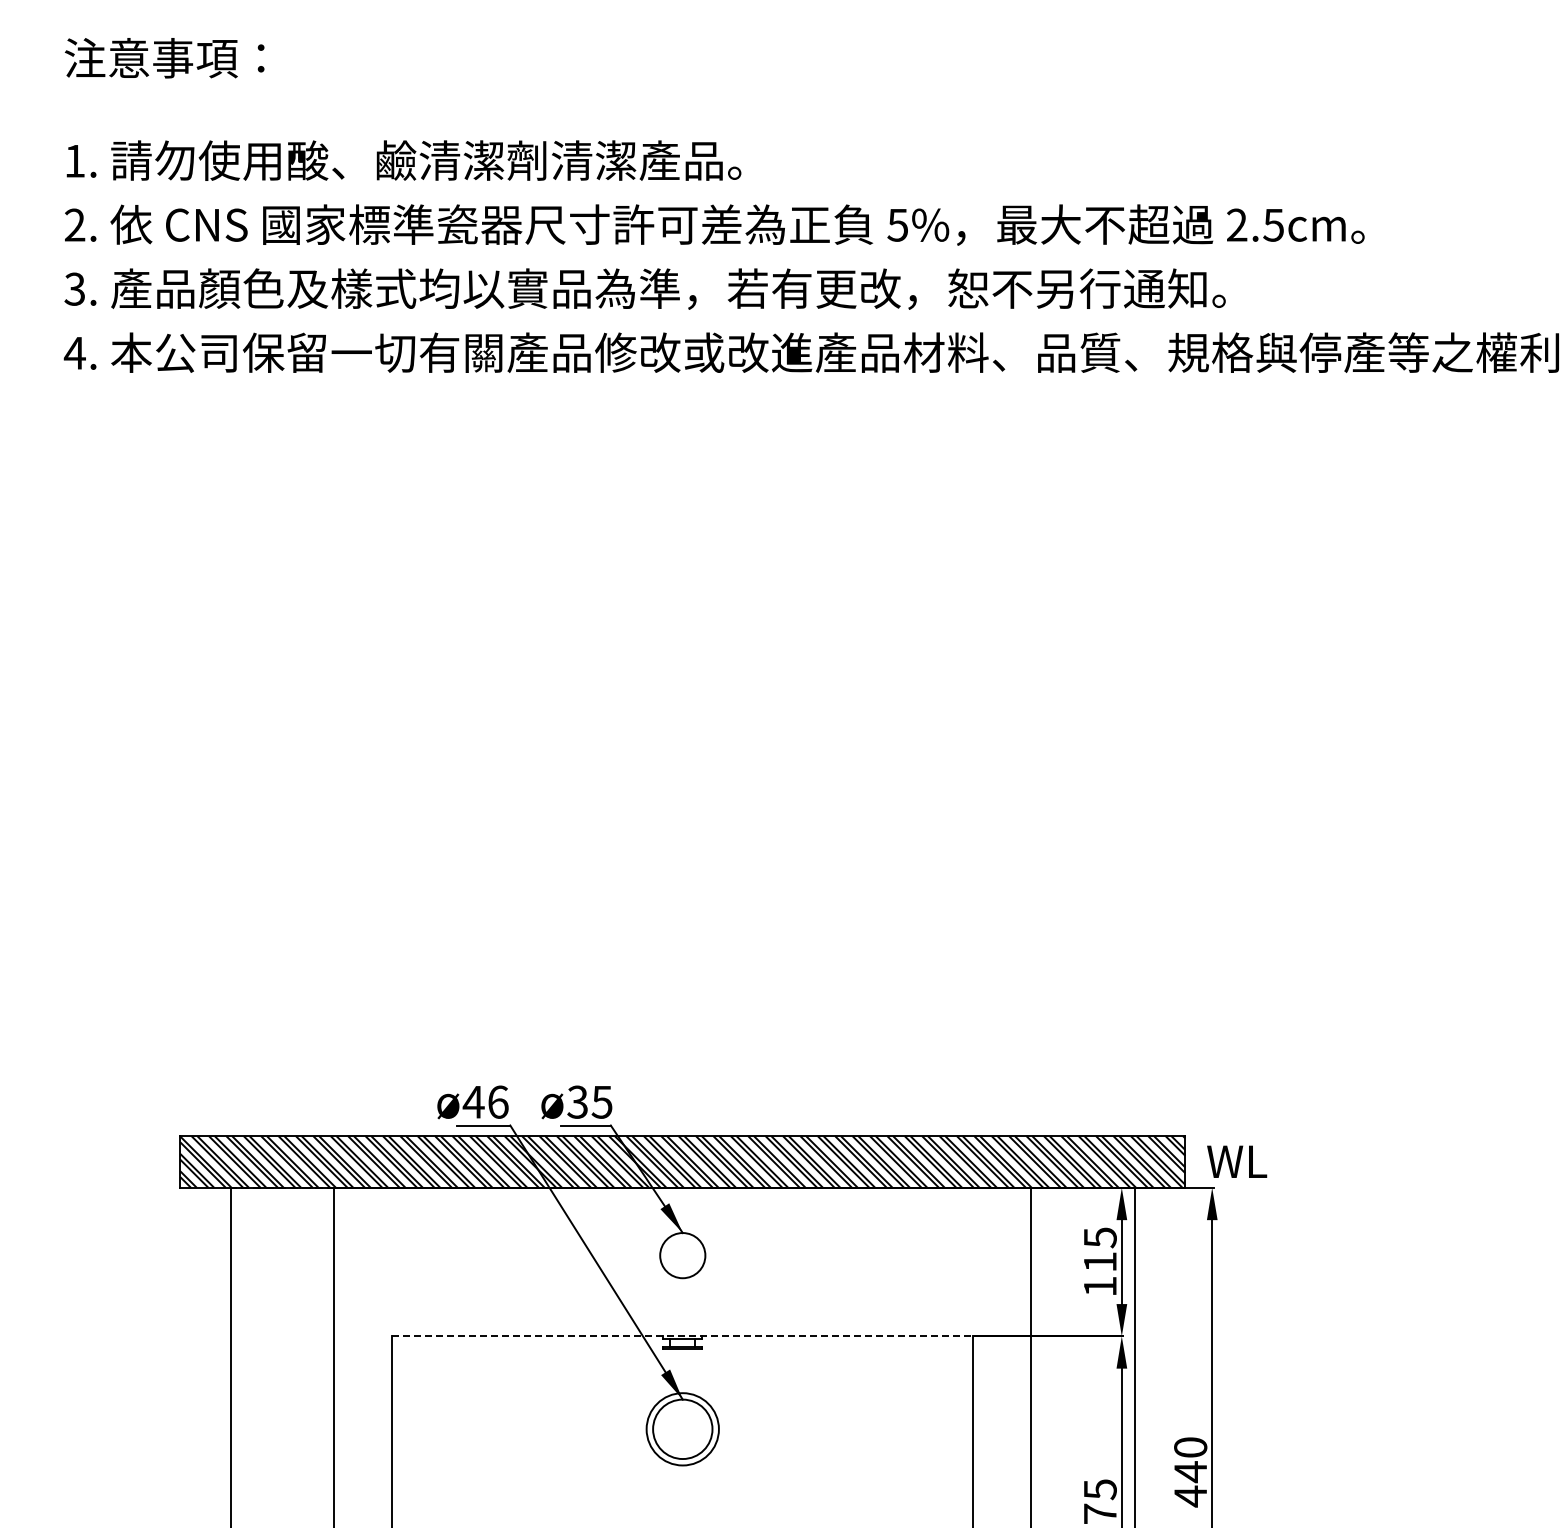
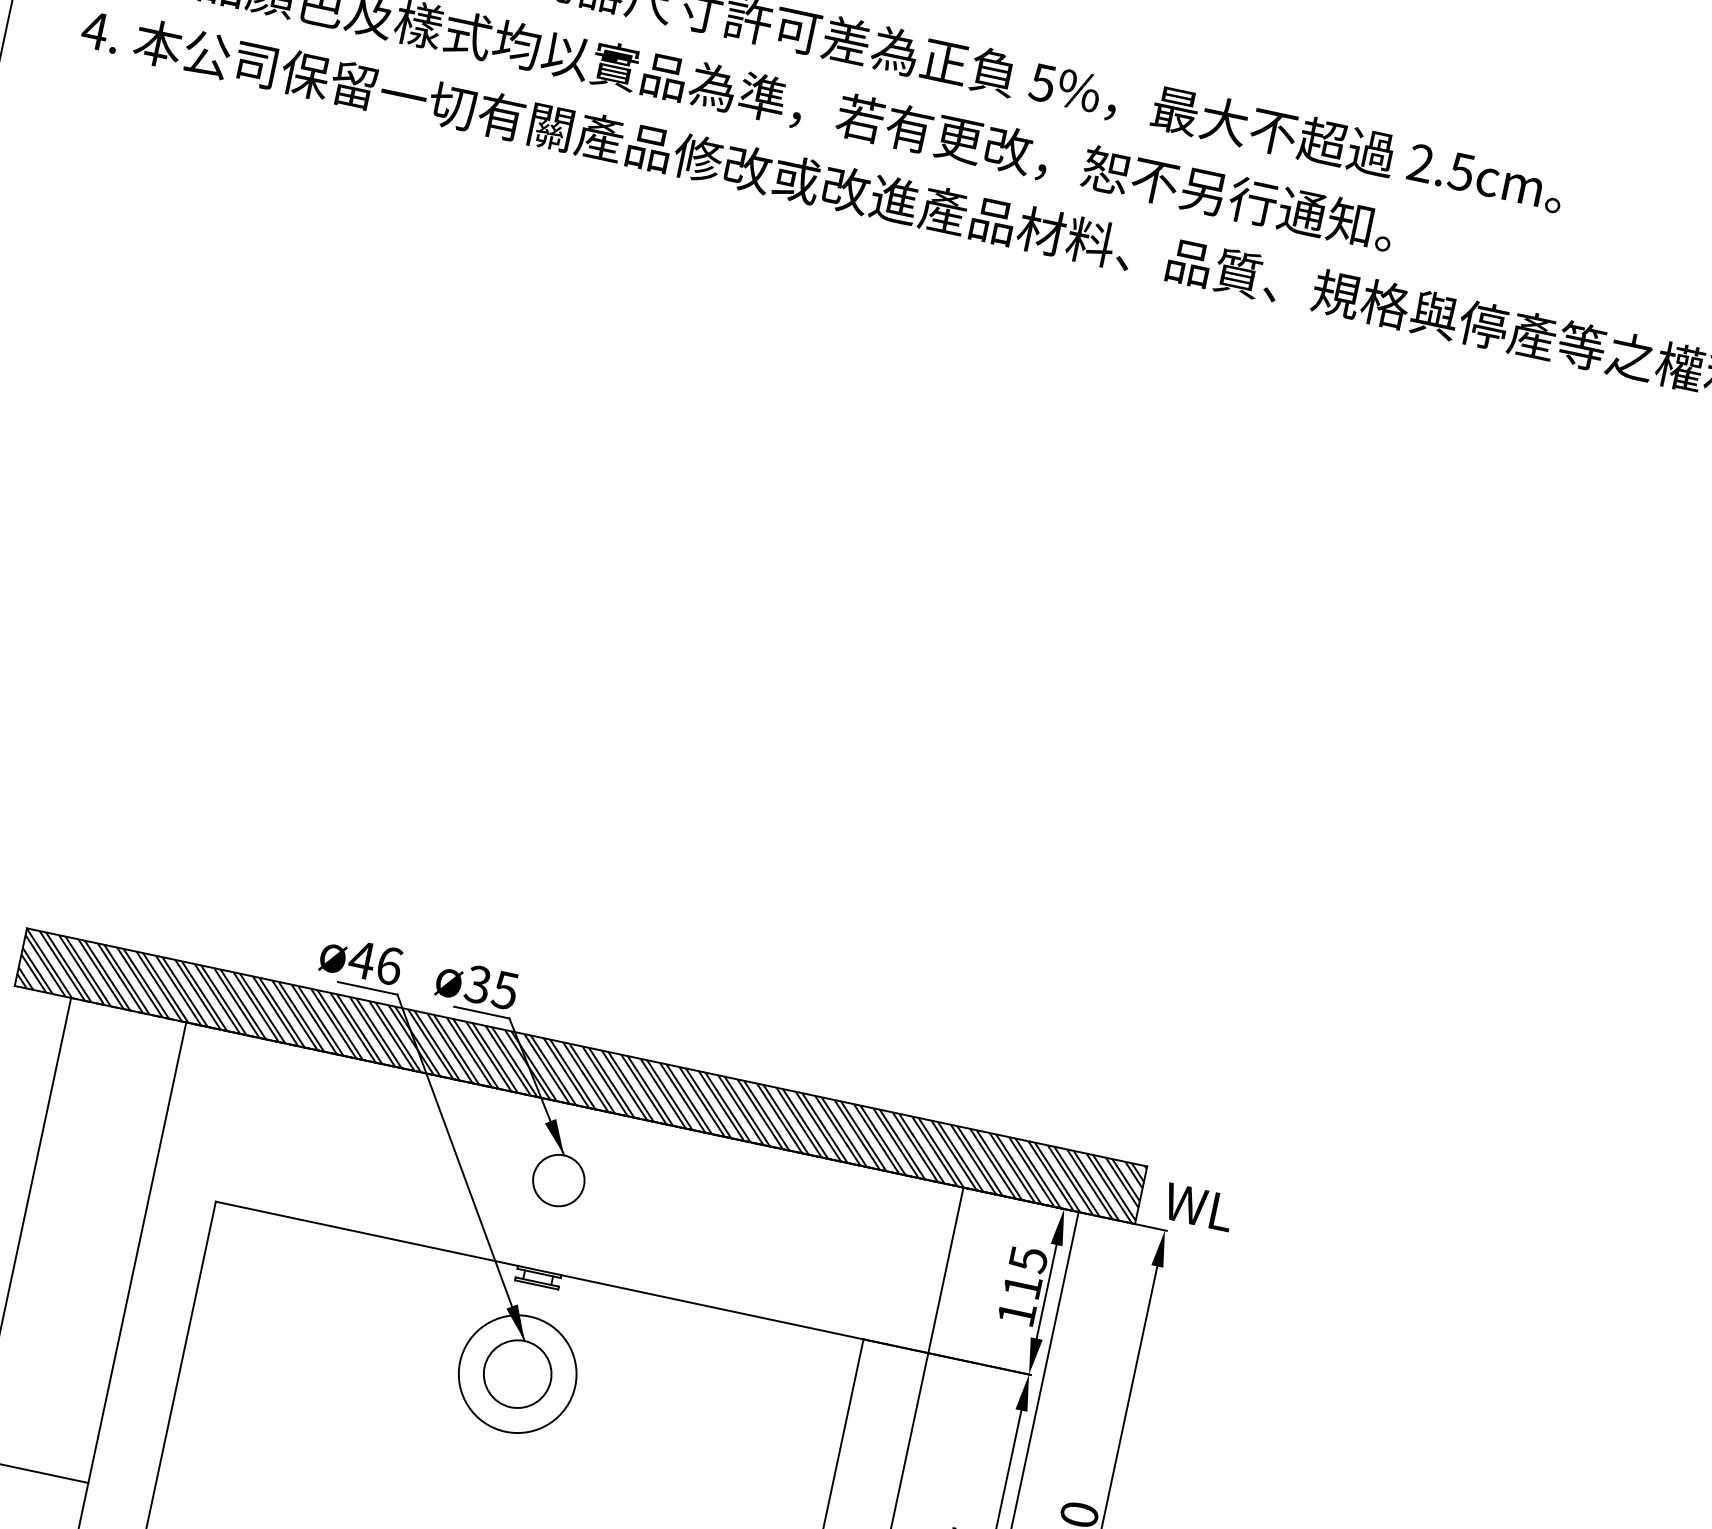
line: (682, 1336) -> (539, 1270), dashed -> solid
circle: (682, 1428) -> (517, 1373), size x1.43

